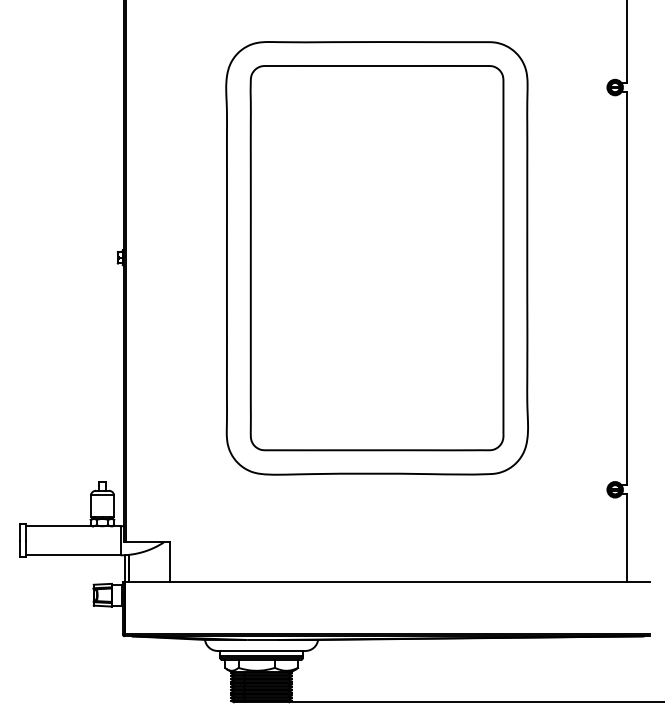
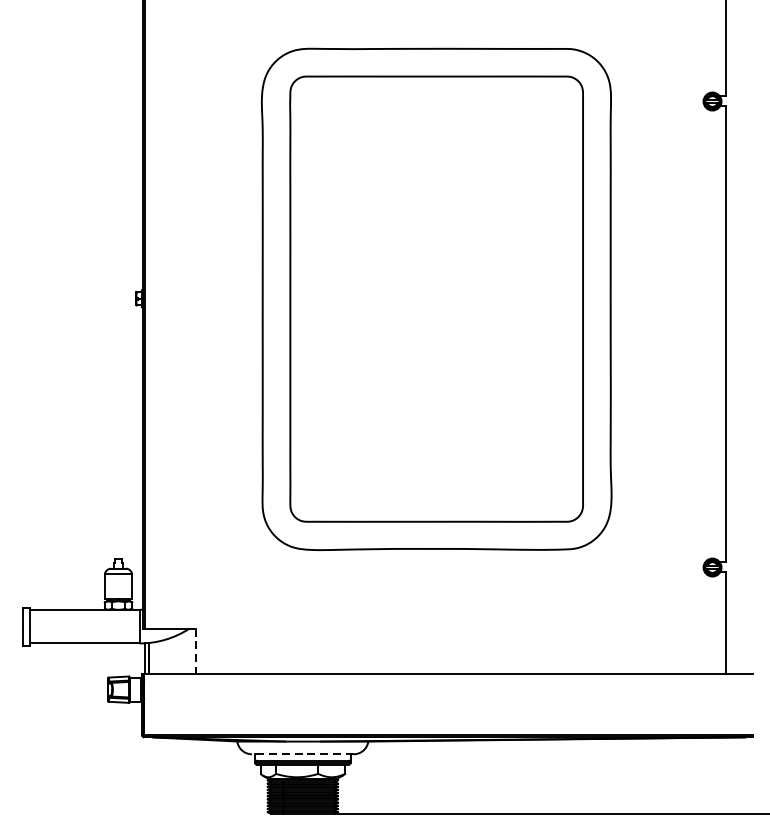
line: (169, 562) -> (196, 651), solid -> dashed
line: (261, 650) -> (302, 753), solid -> dashed

